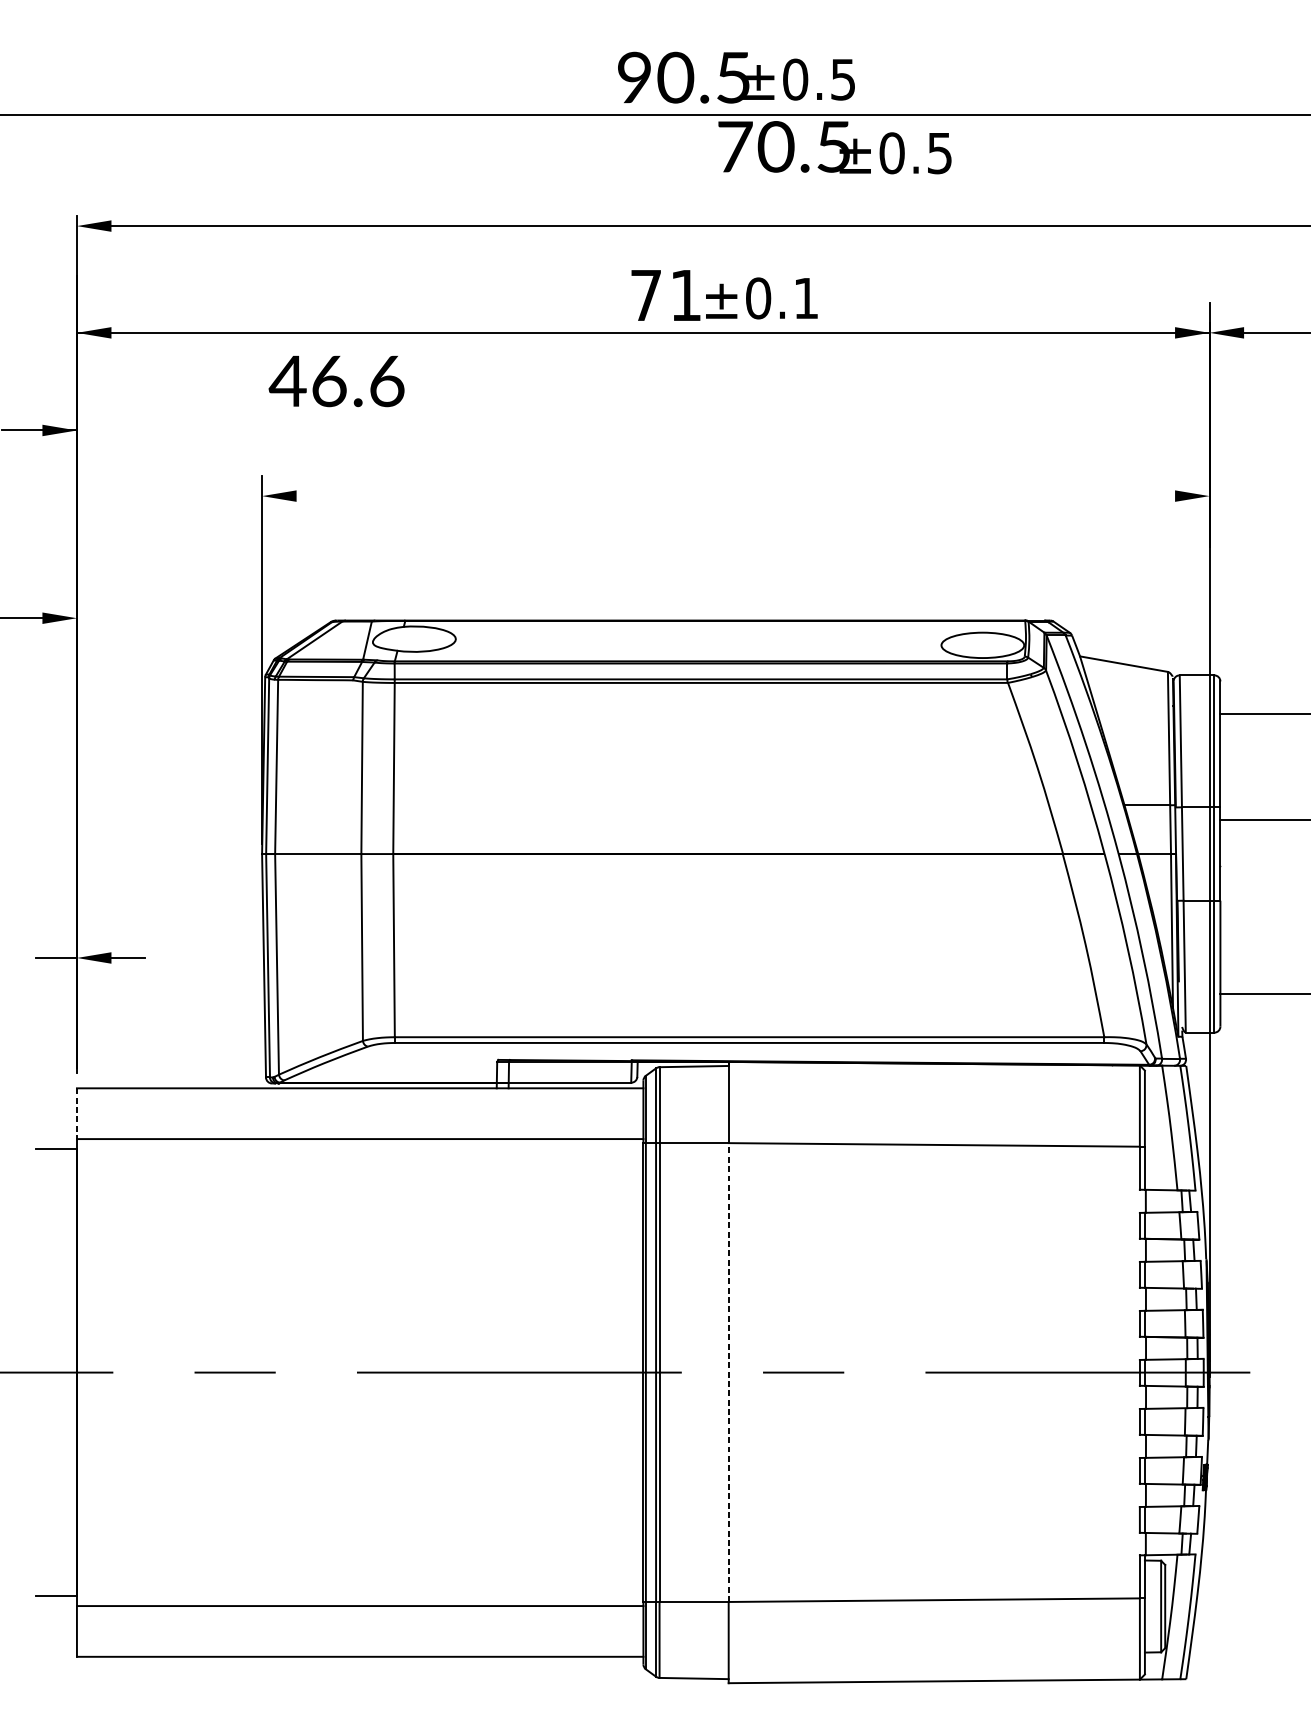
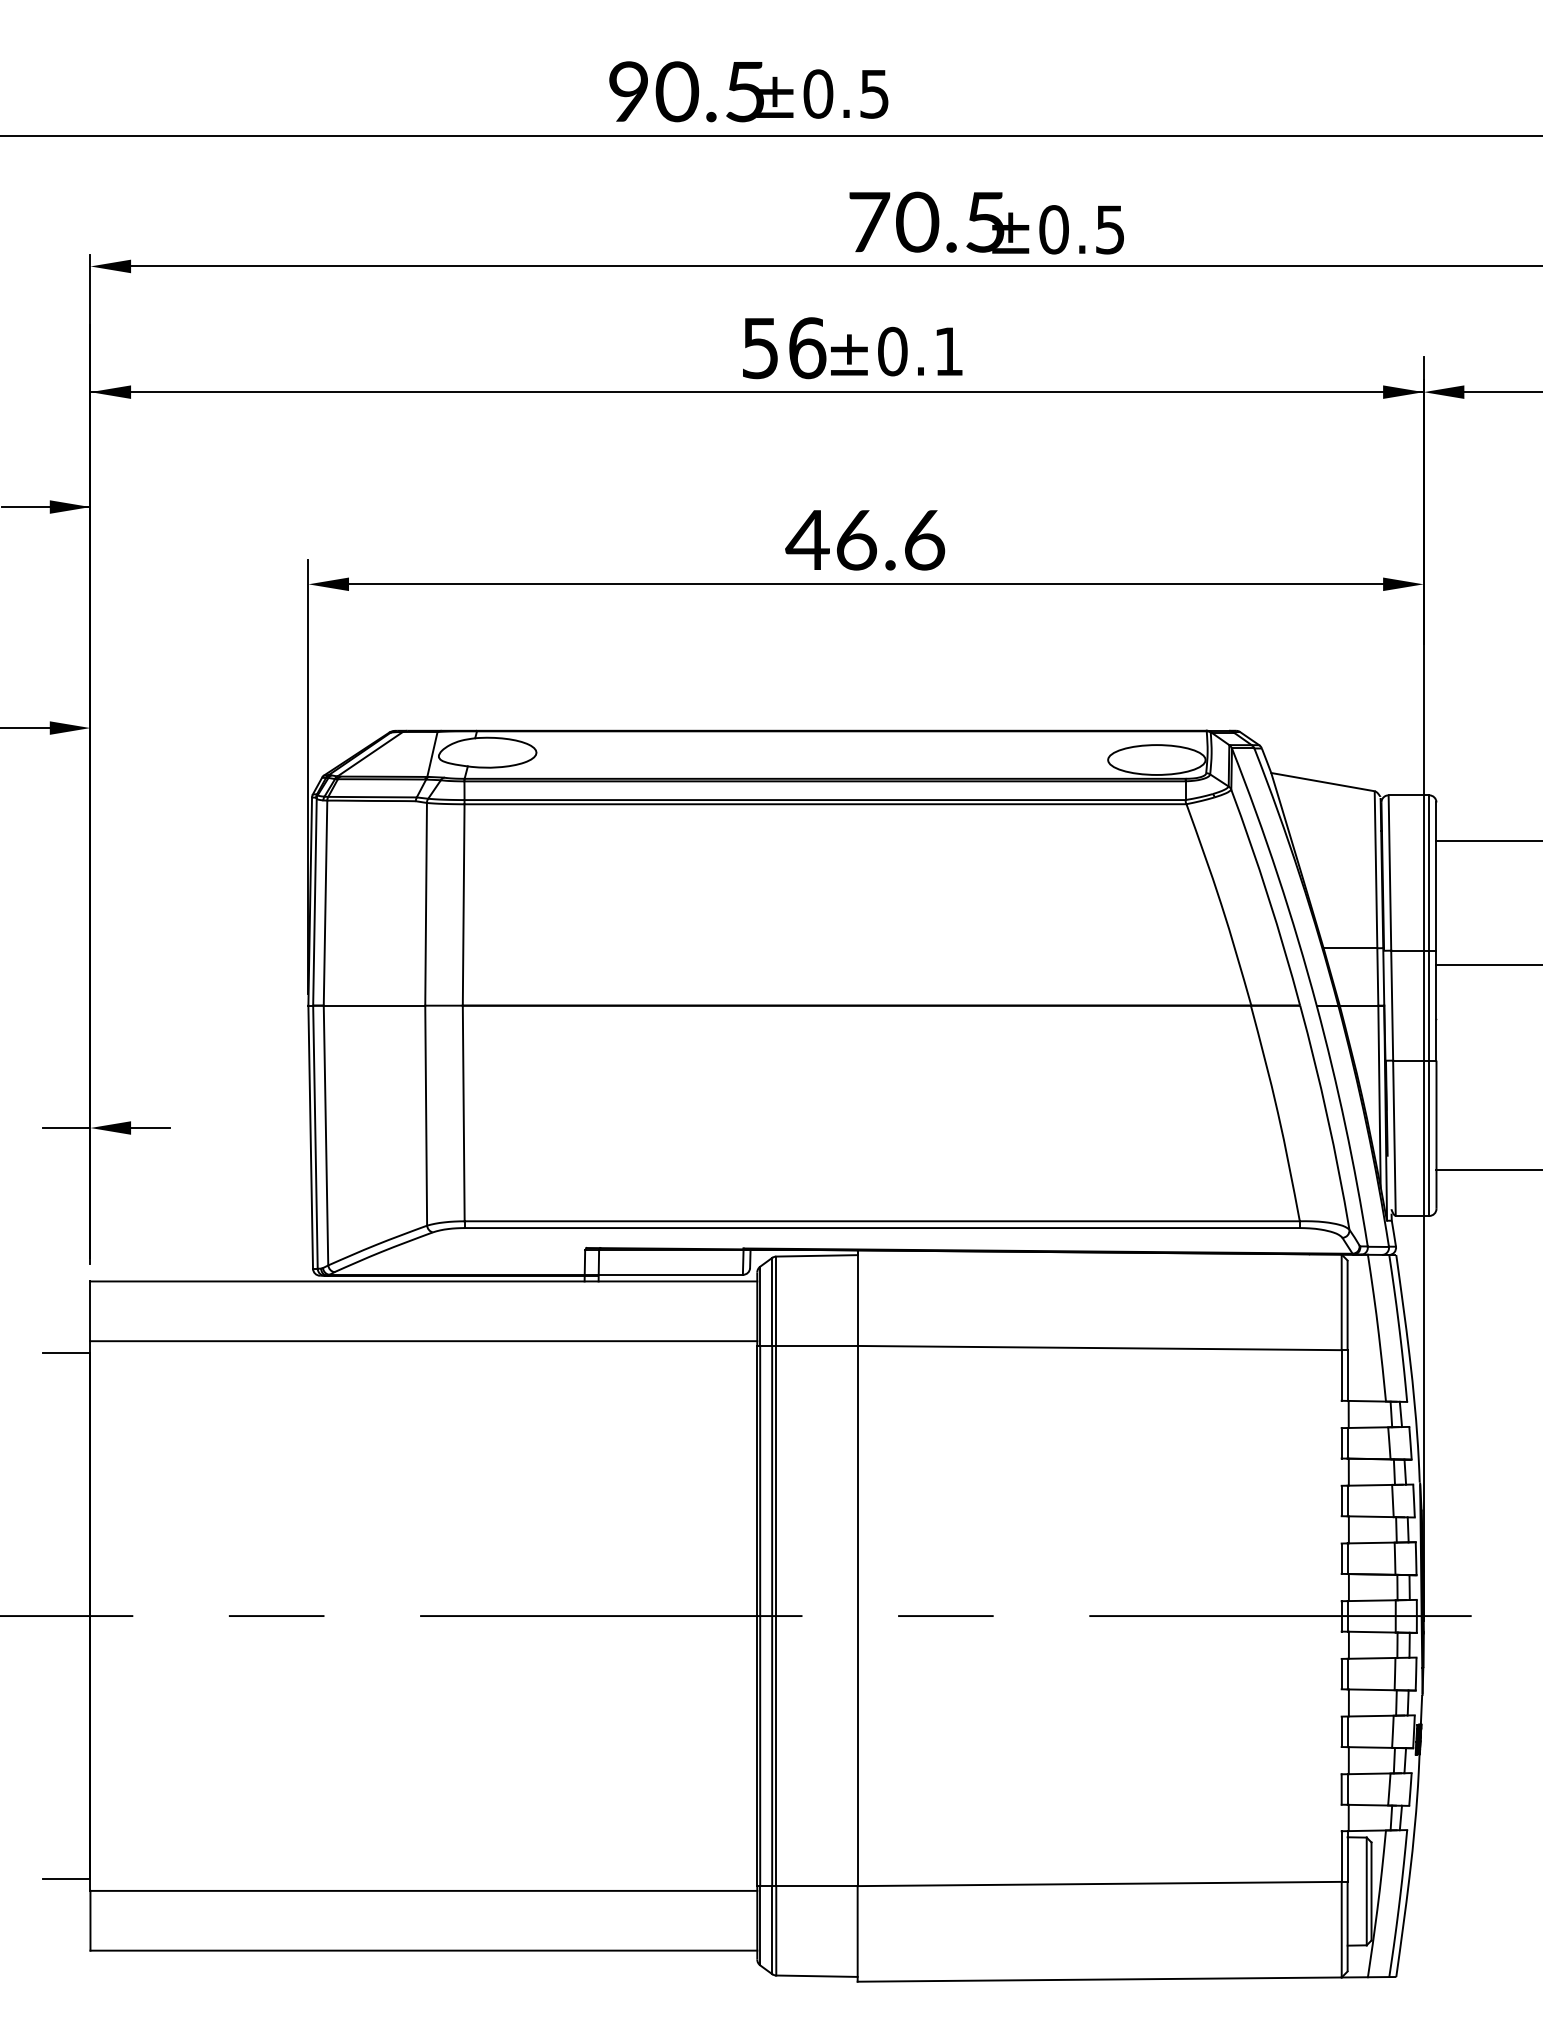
text: (736, 77) -> (748, 91), moved
text: (834, 147) -> (986, 222), moved
text: (666, 295) -> (784, 348), 71 -> 56
text: (336, 381) -> (865, 540), moved
line: (736, 496) -> (866, 584), added
line: (76, 1113) -> (90, 1311), dashed -> solid
line: (728, 1372) -> (857, 1615), dashed -> solid

